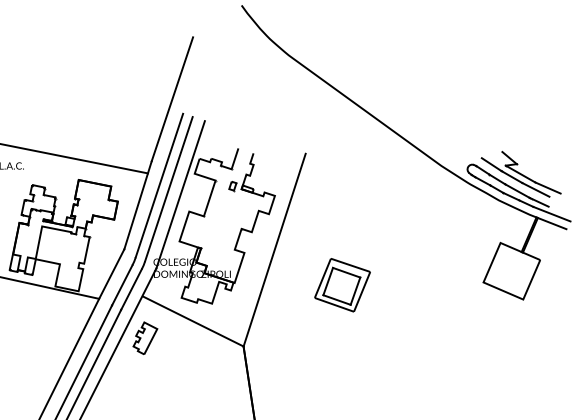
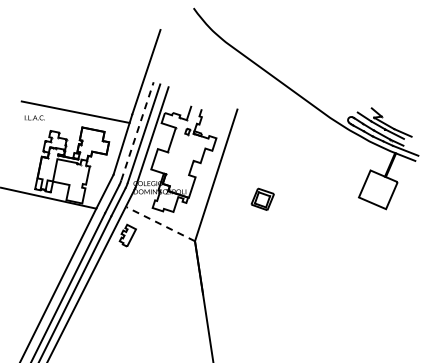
line: (159, 185) -> (137, 131), solid -> dashed
part: (342, 285) -> (262, 199), size x0.6
line: (193, 322) -> (160, 224), solid -> dashed

